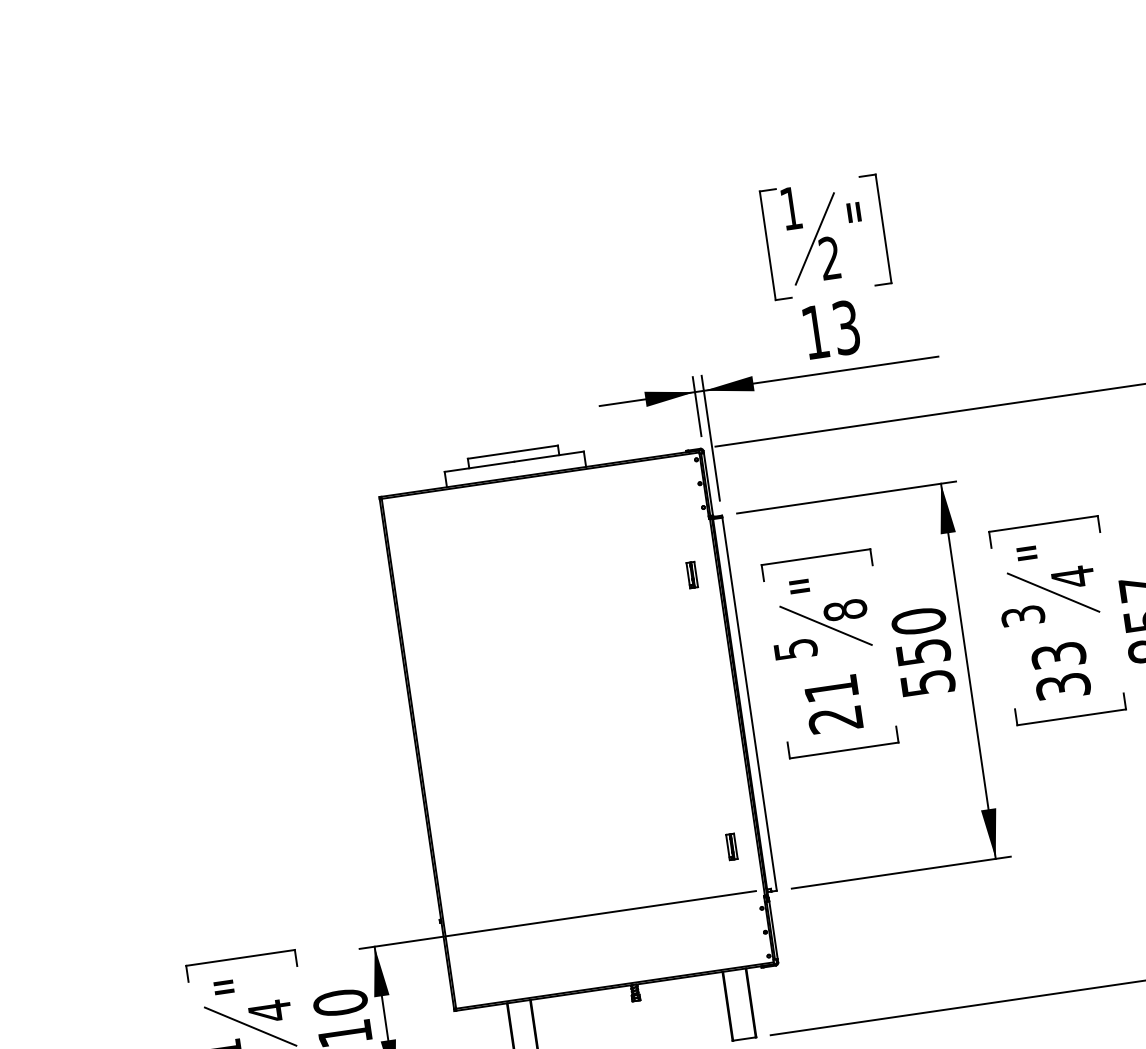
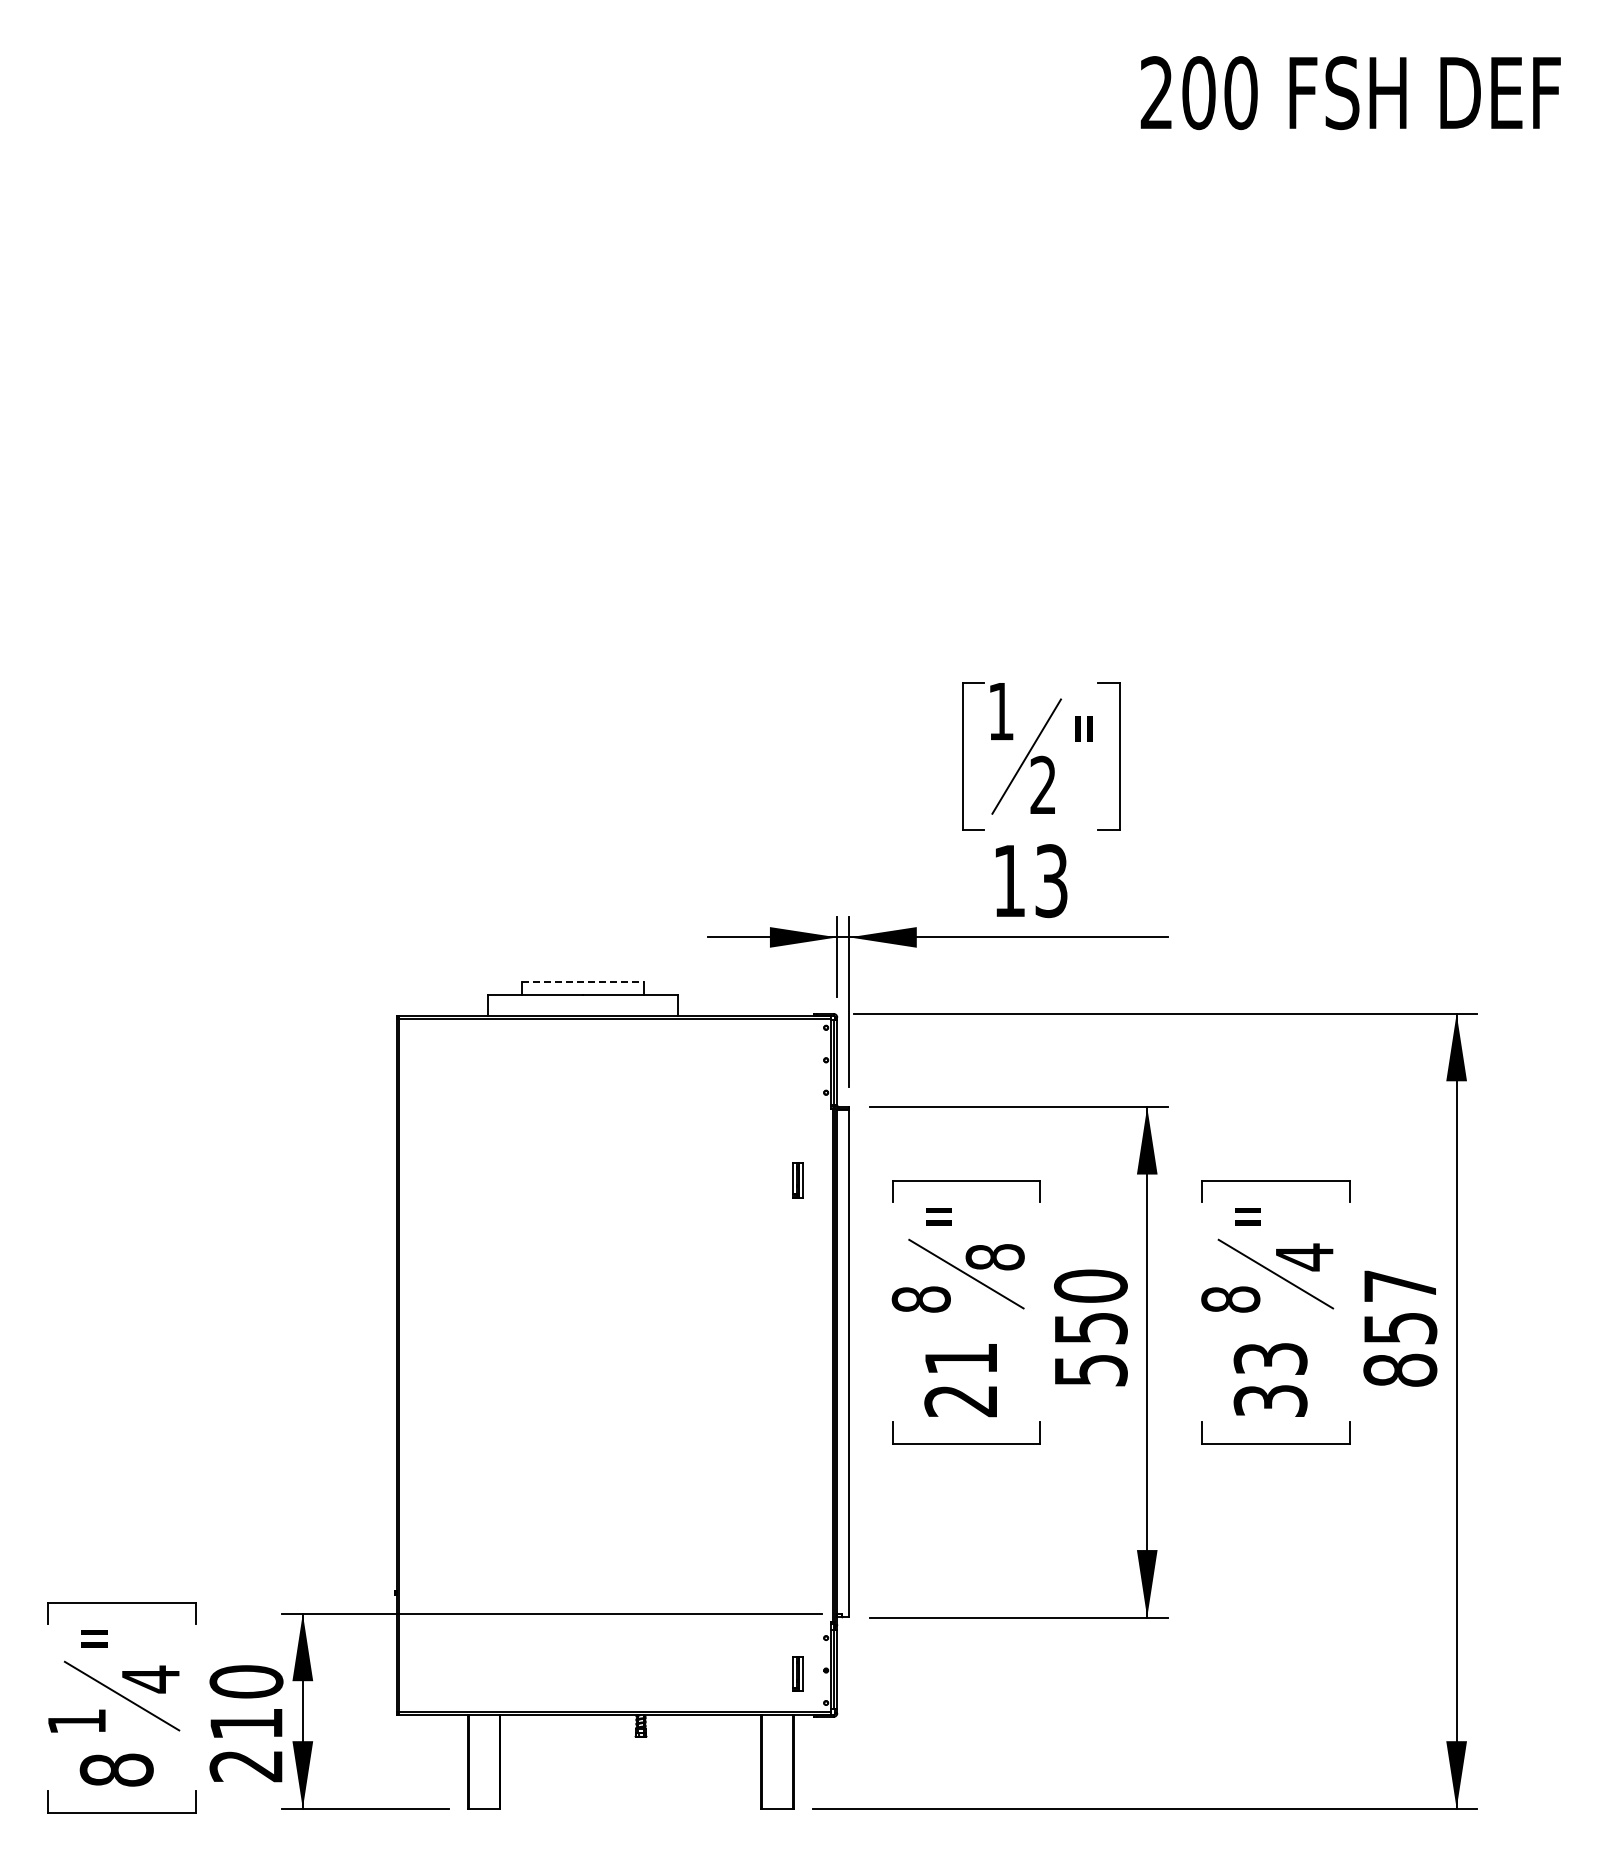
line: (513, 451) -> (583, 981), solid -> dashed
text: (1022, 616) -> (1230, 1299), 3 -> 8
text: (795, 649) -> (920, 1299), 5 -> 8
part: (731, 846) -> (797, 1673), moved

